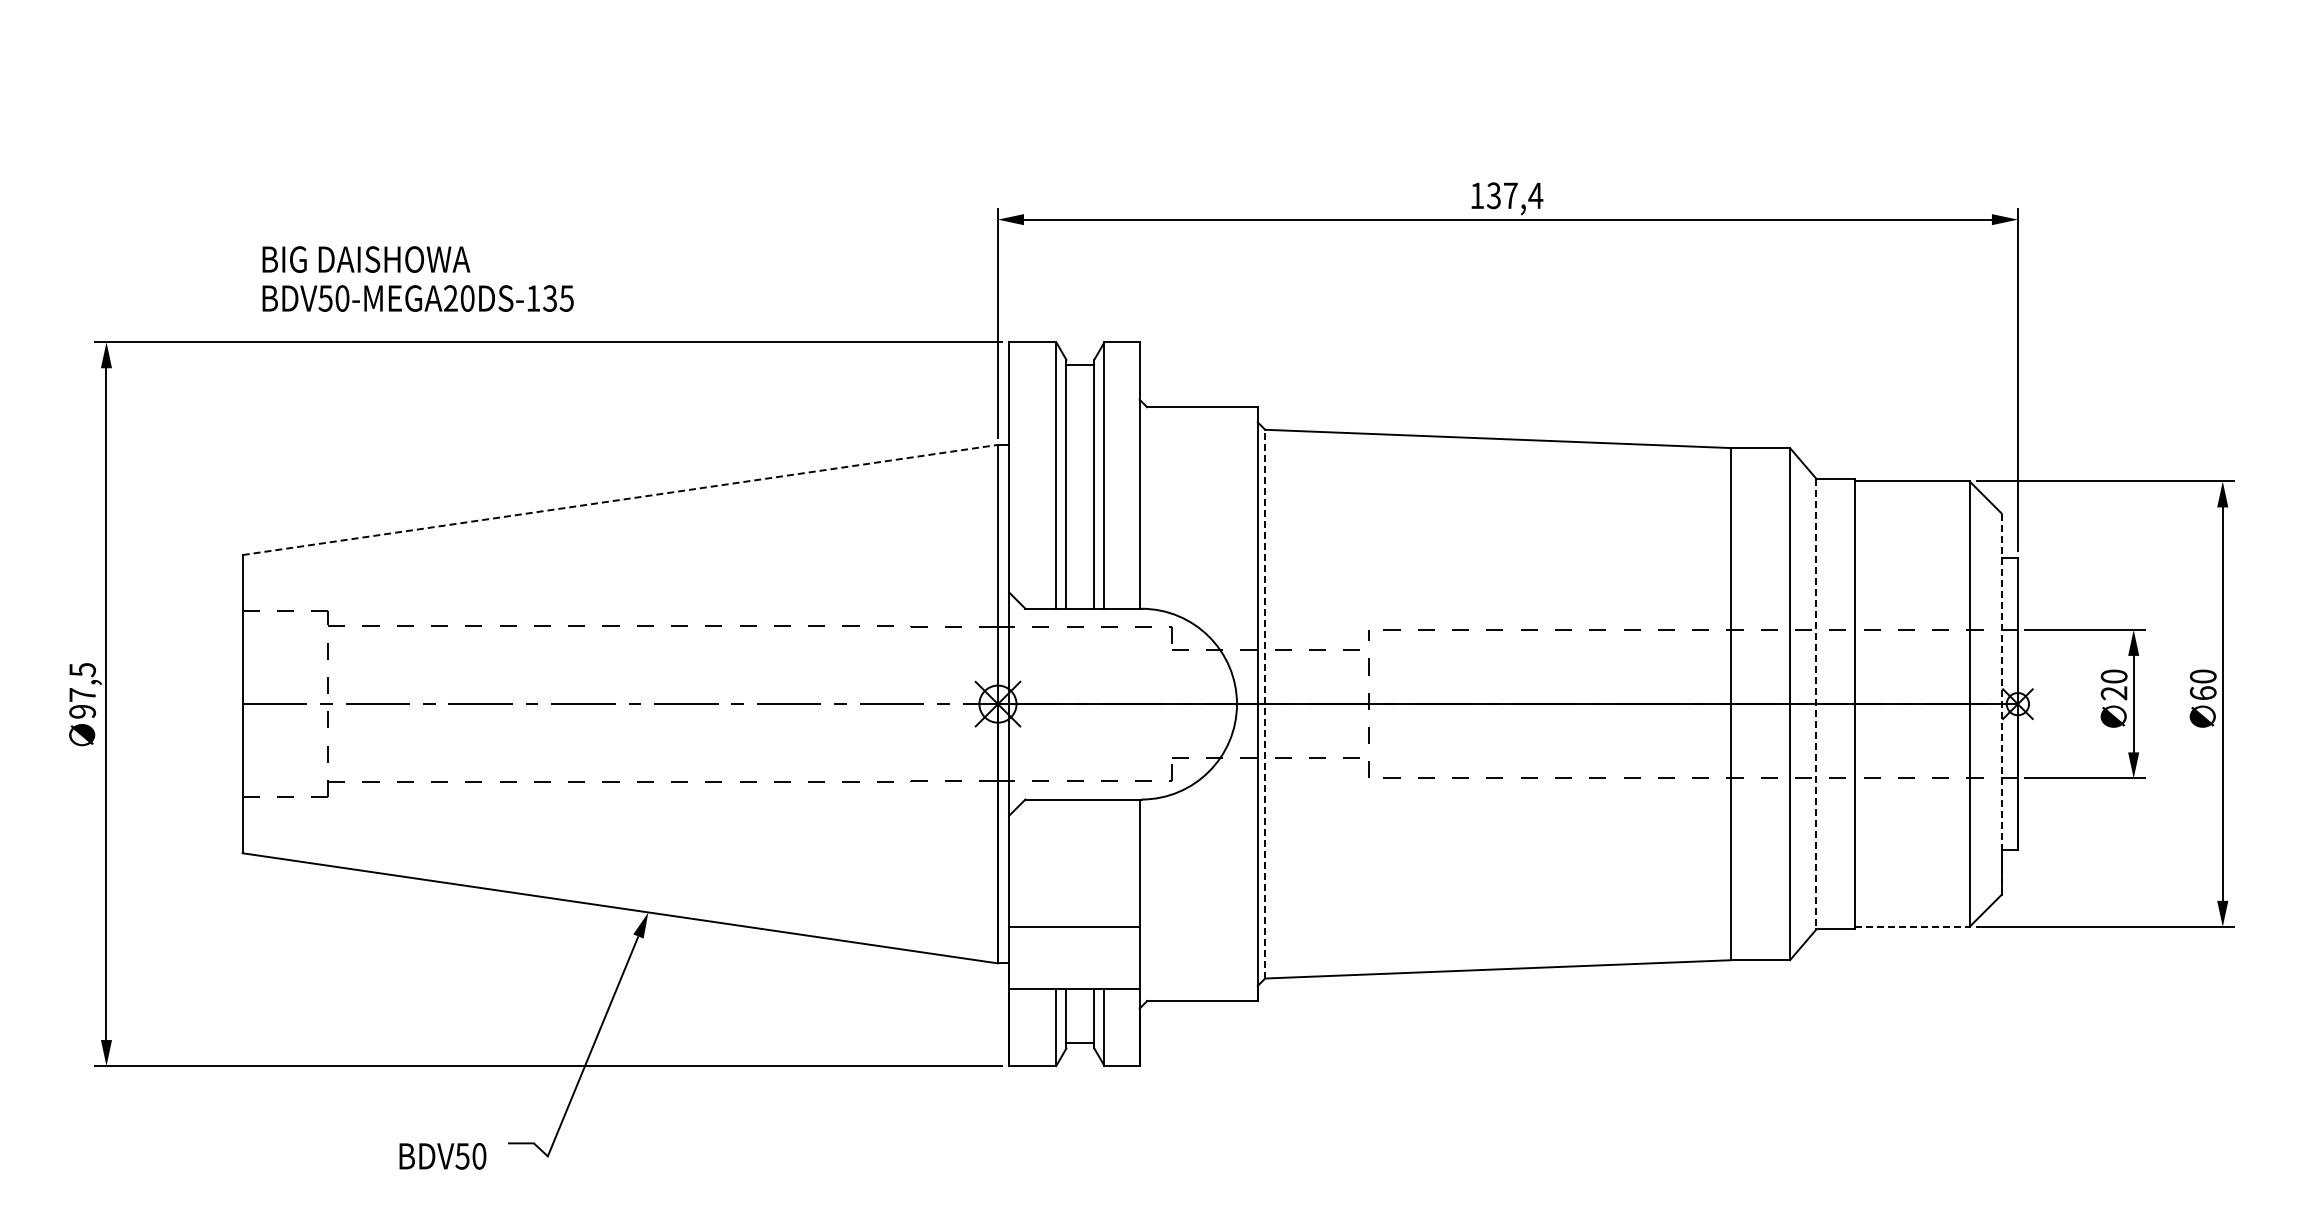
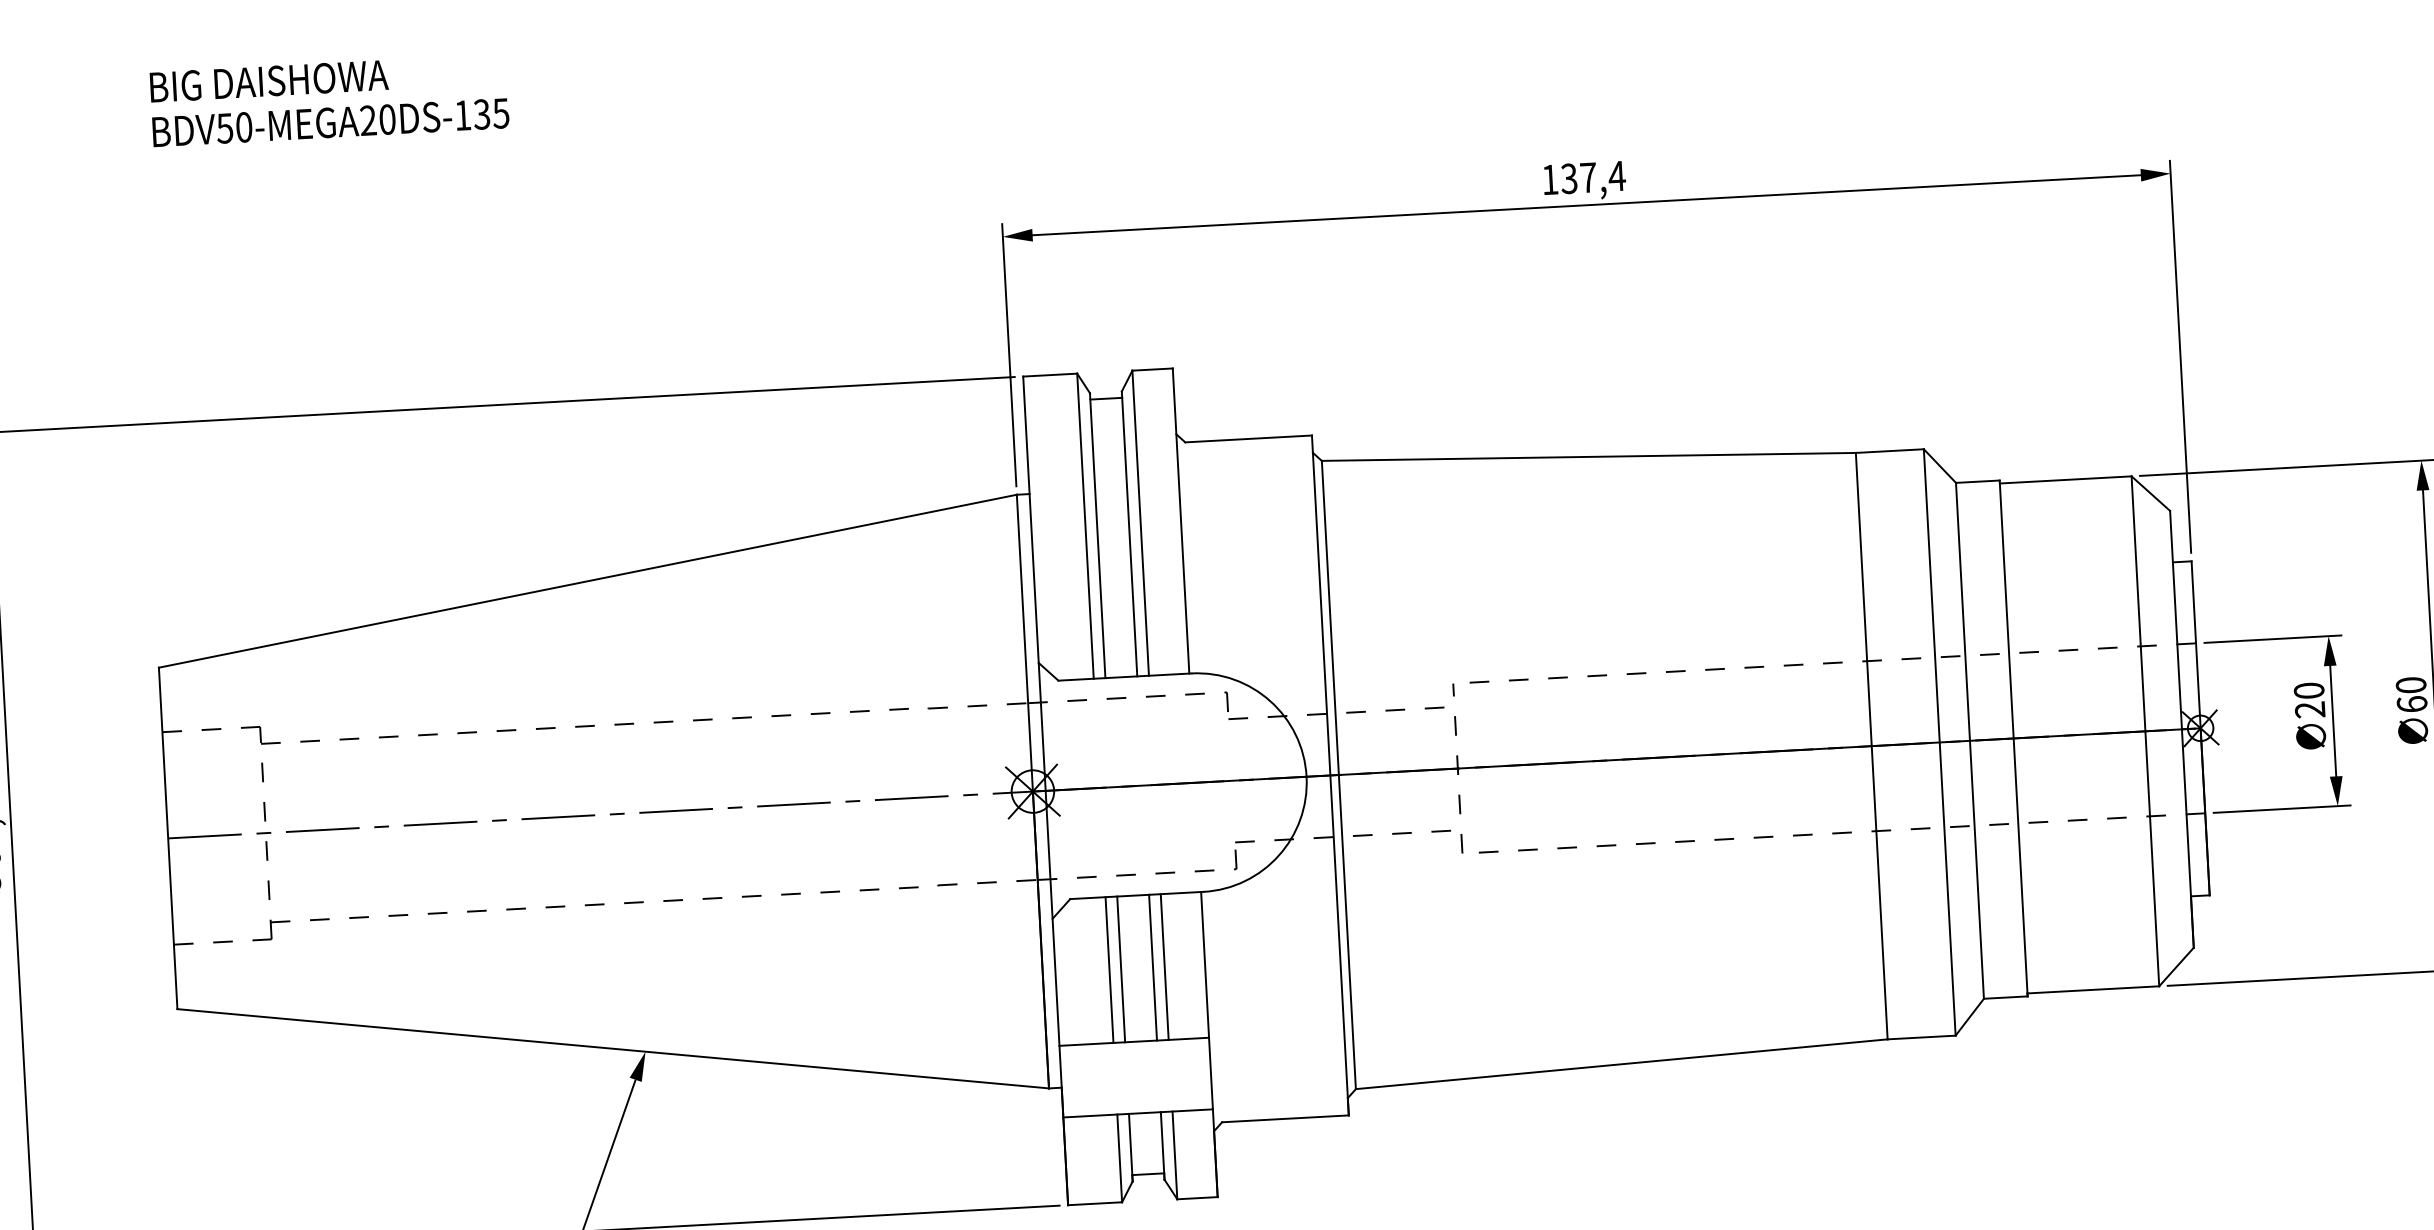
text: (417, 278) -> (328, 99), moved
line: (620, 499) -> (588, 580), dashed -> solid
line: (1265, 703) -> (1339, 774), dashed -> solid
line: (1816, 704) -> (1970, 741), dashed -> solid
line: (2001, 704) -> (2181, 729), dashed -> solid
line: (1056, 862) -> (1109, 969), added
line: (1066, 862) -> (1121, 968), added
line: (1094, 862) -> (1153, 966), added
line: (1104, 862) -> (1164, 966), added
line: (1912, 926) -> (2093, 989), dashed -> solid

